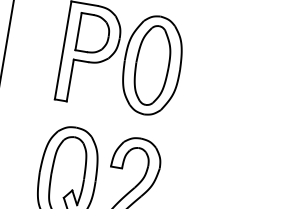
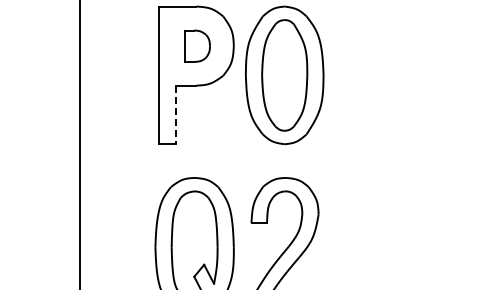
part: (93, 34) -> (197, 46), size x0.6
line: (69, 80) -> (175, 115), solid -> dashed

